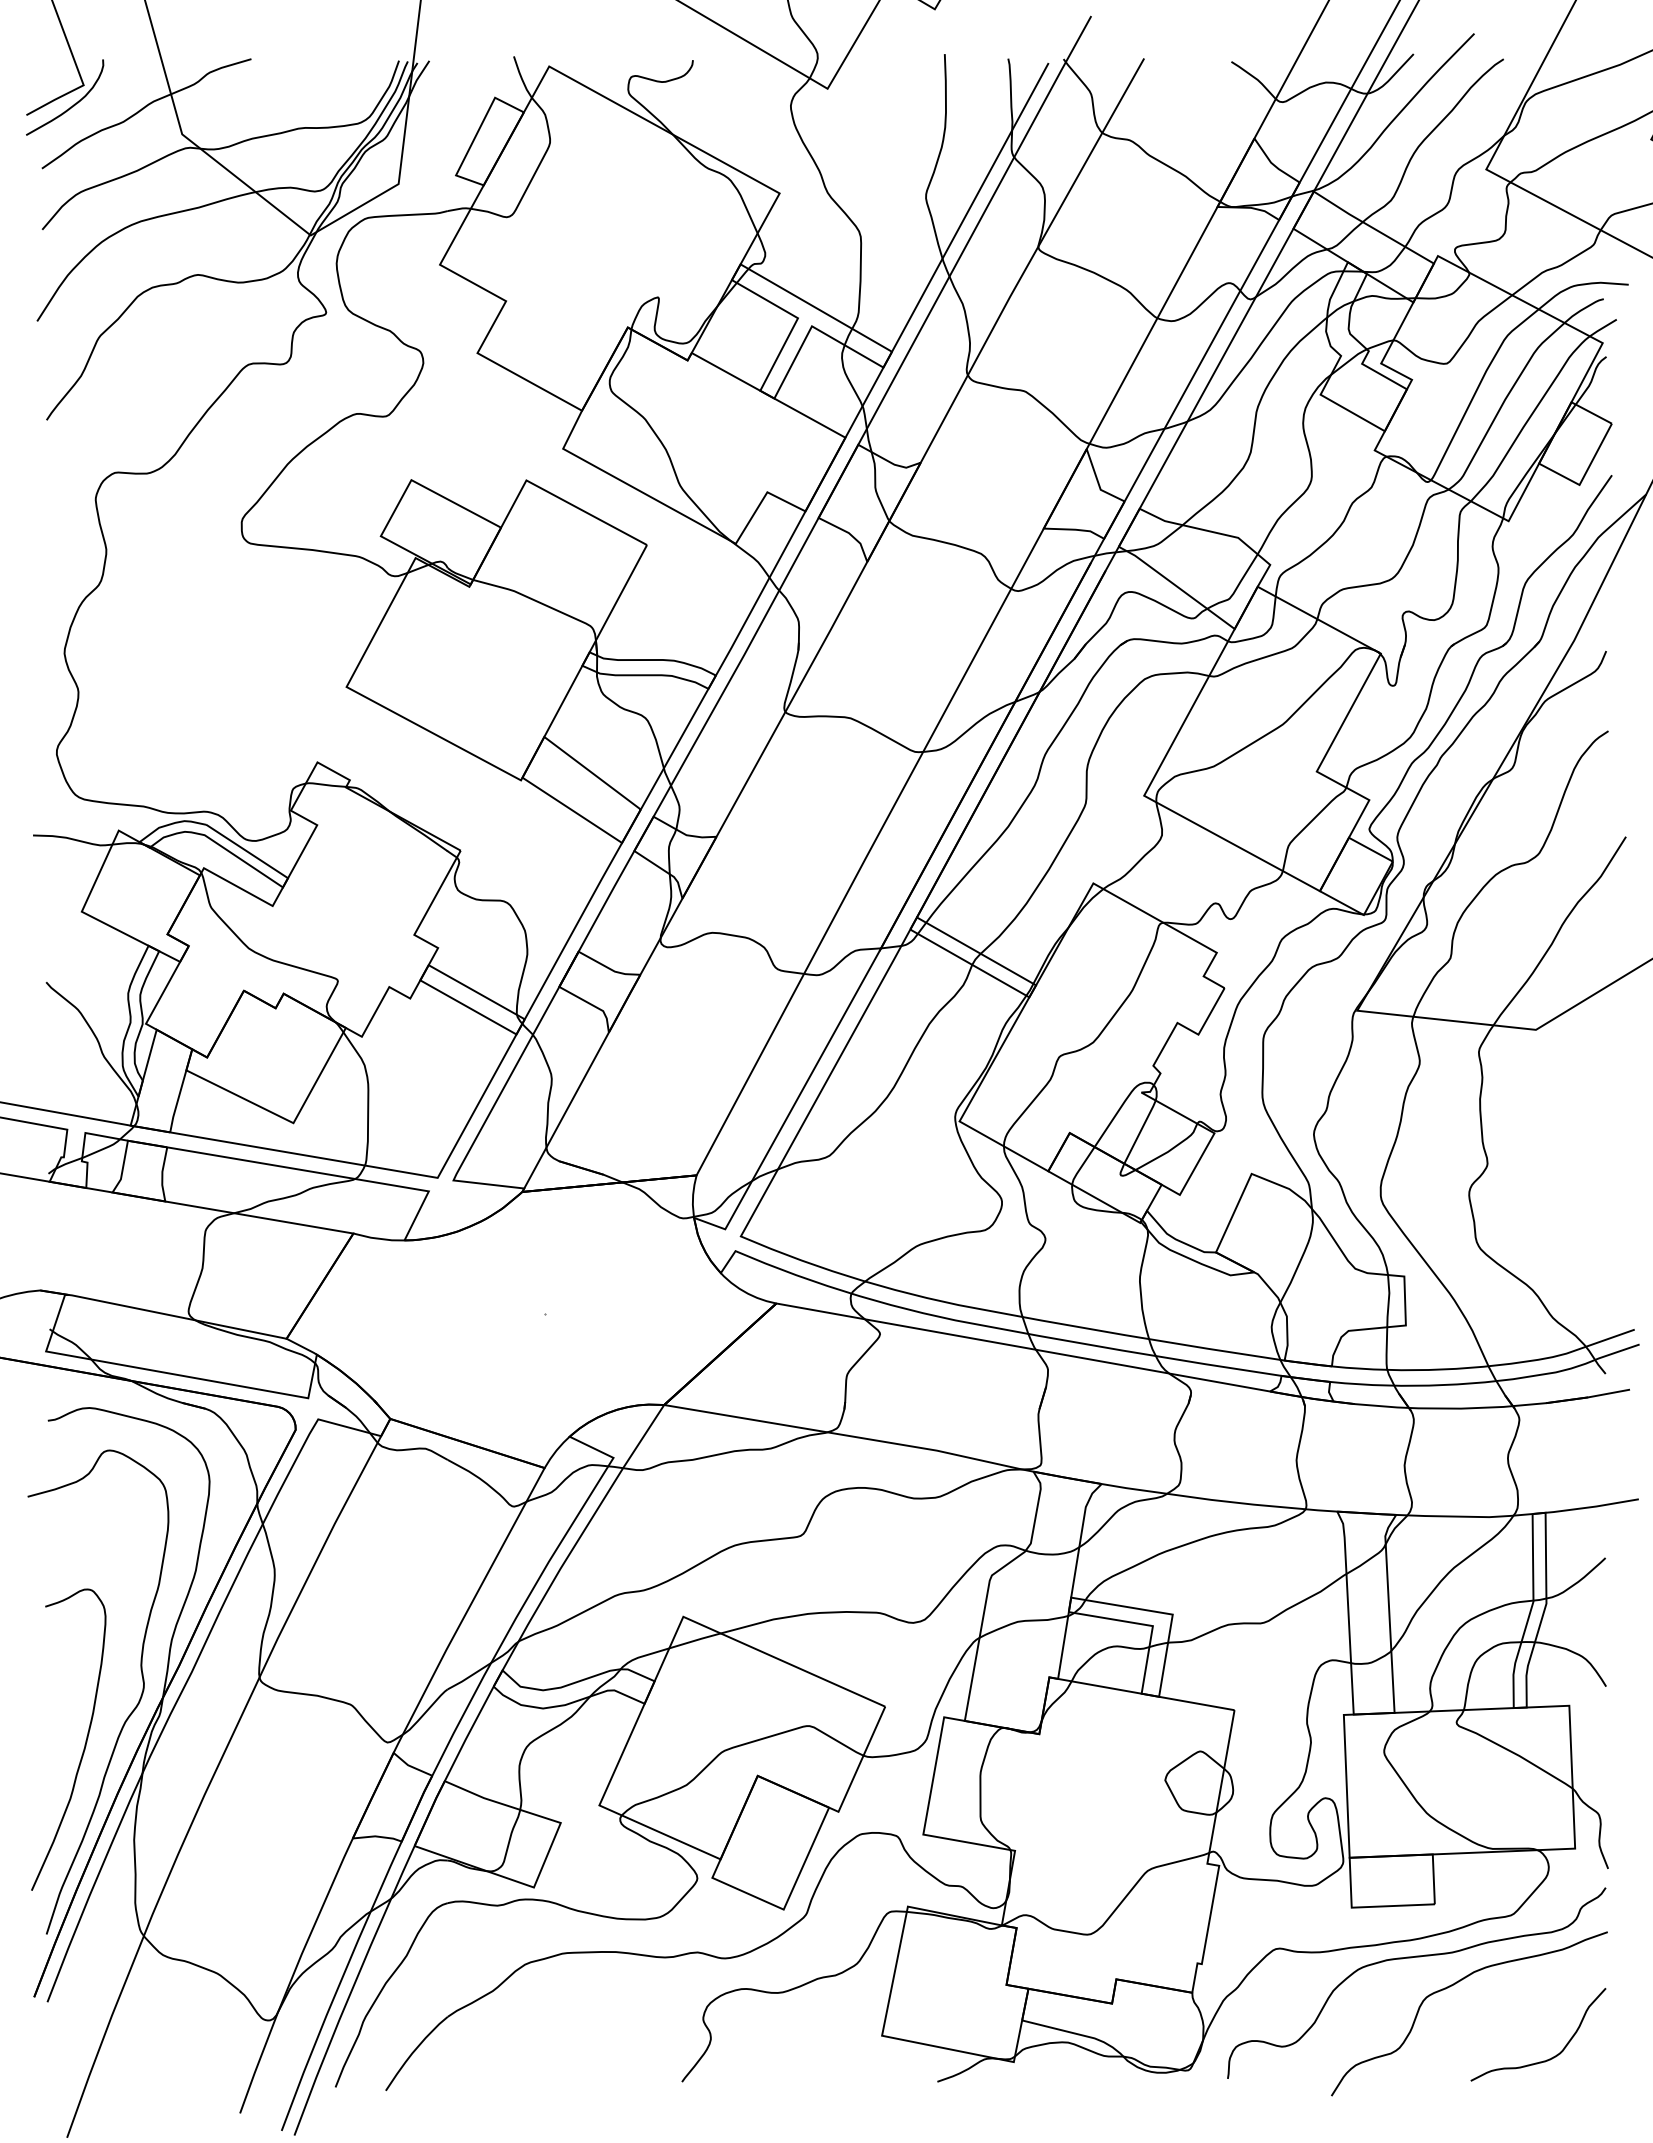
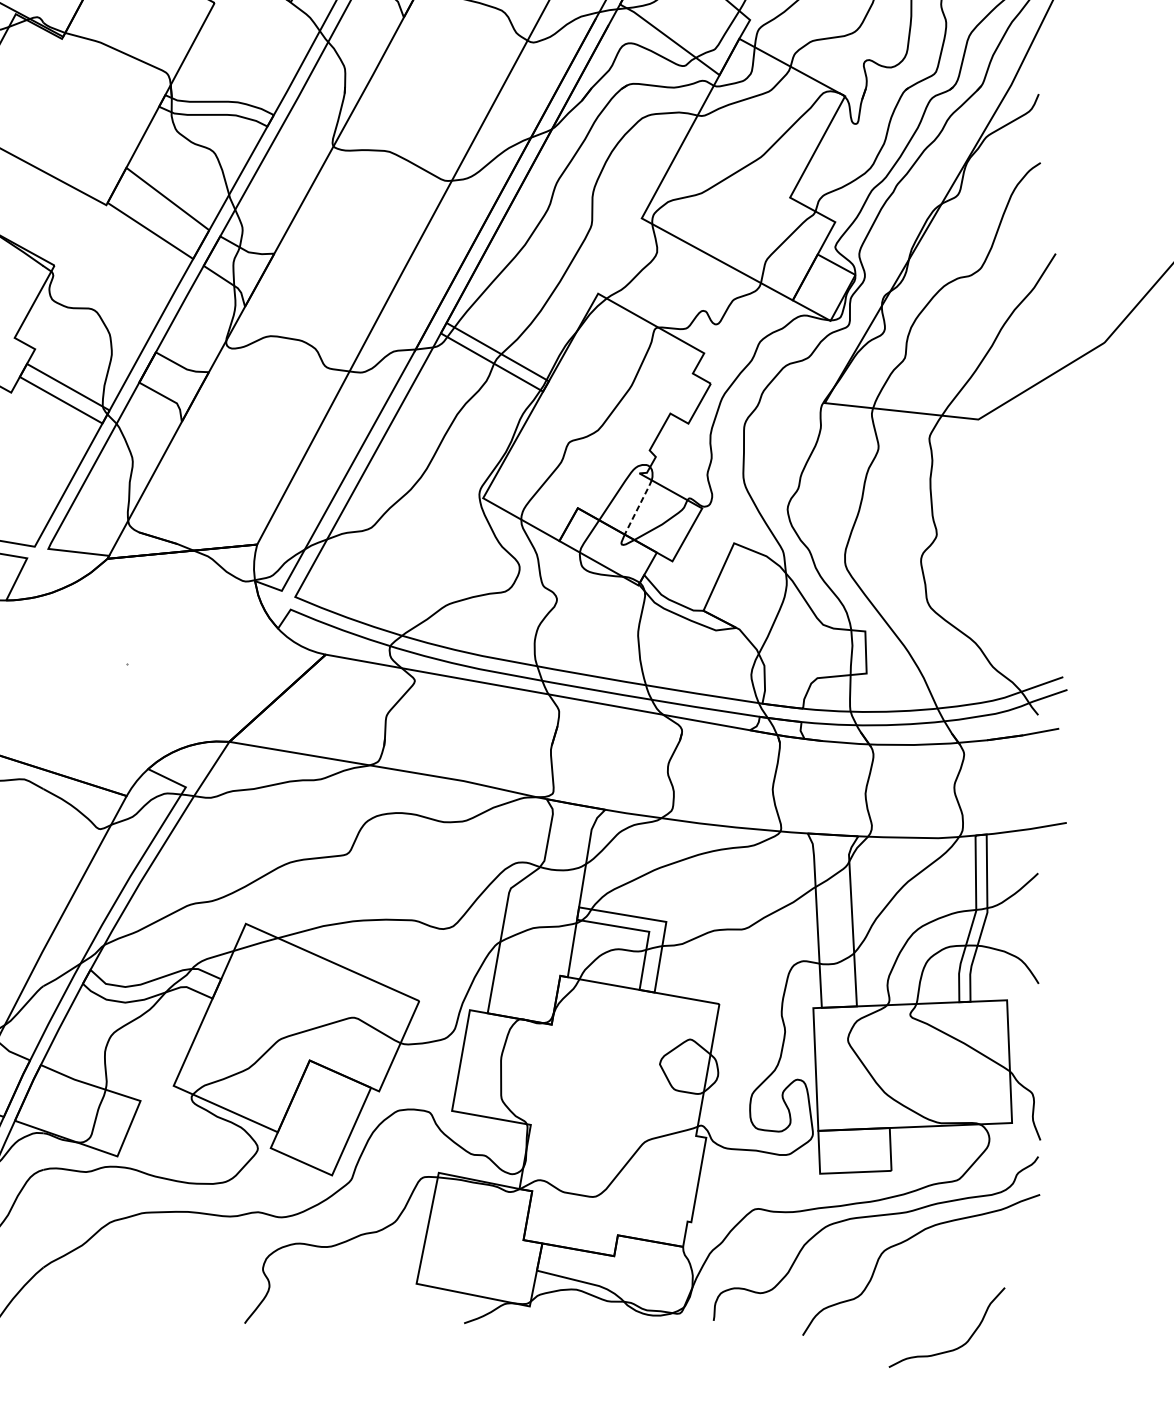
line: (1140, 1131) -> (638, 506), solid -> dashed
curve: (1546, 2059) -> (953, 1348), moved

